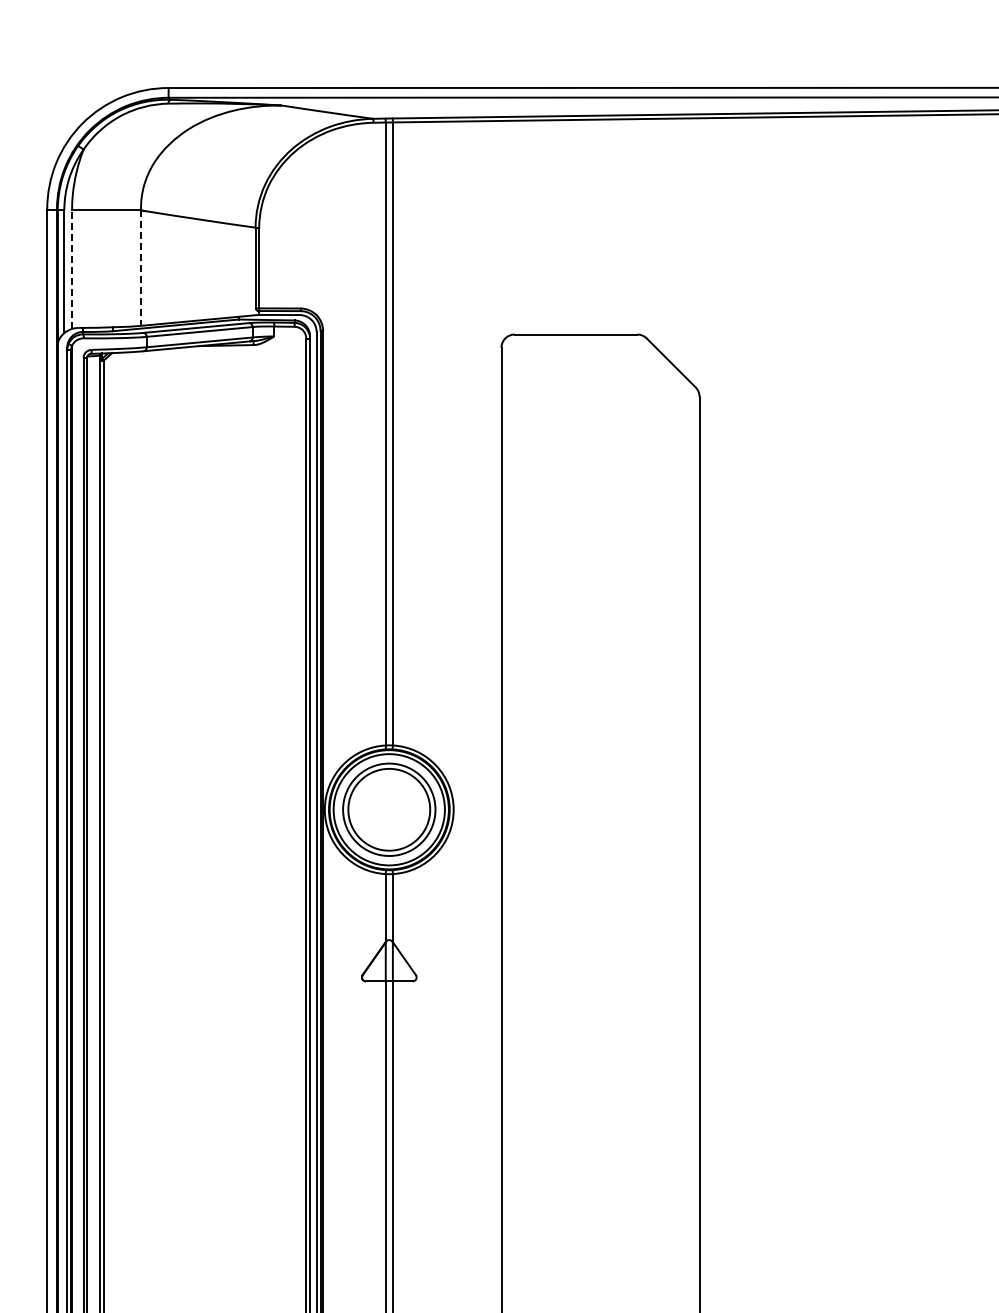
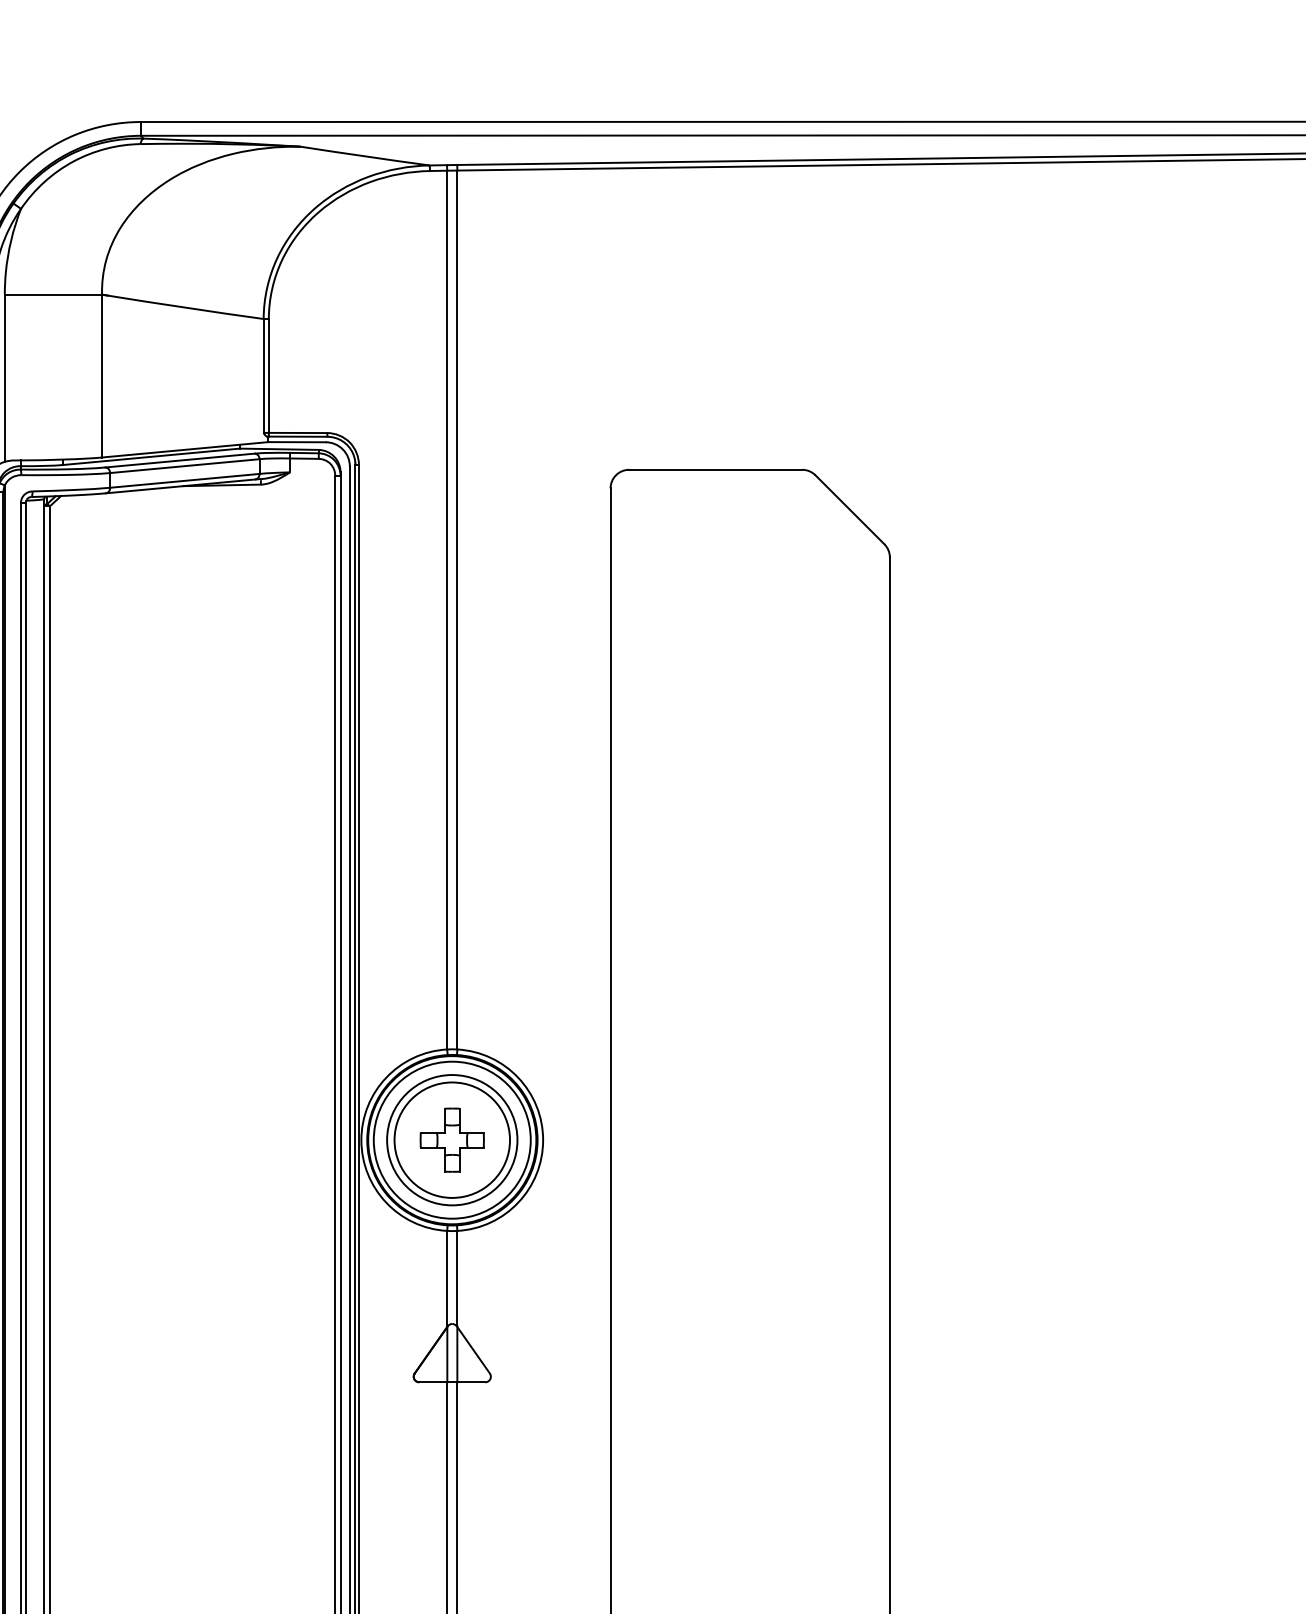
line: (141, 268) -> (102, 376), dashed -> solid
line: (72, 269) -> (5, 378), dashed -> solid
part: (389, 809) -> (452, 1139), added

